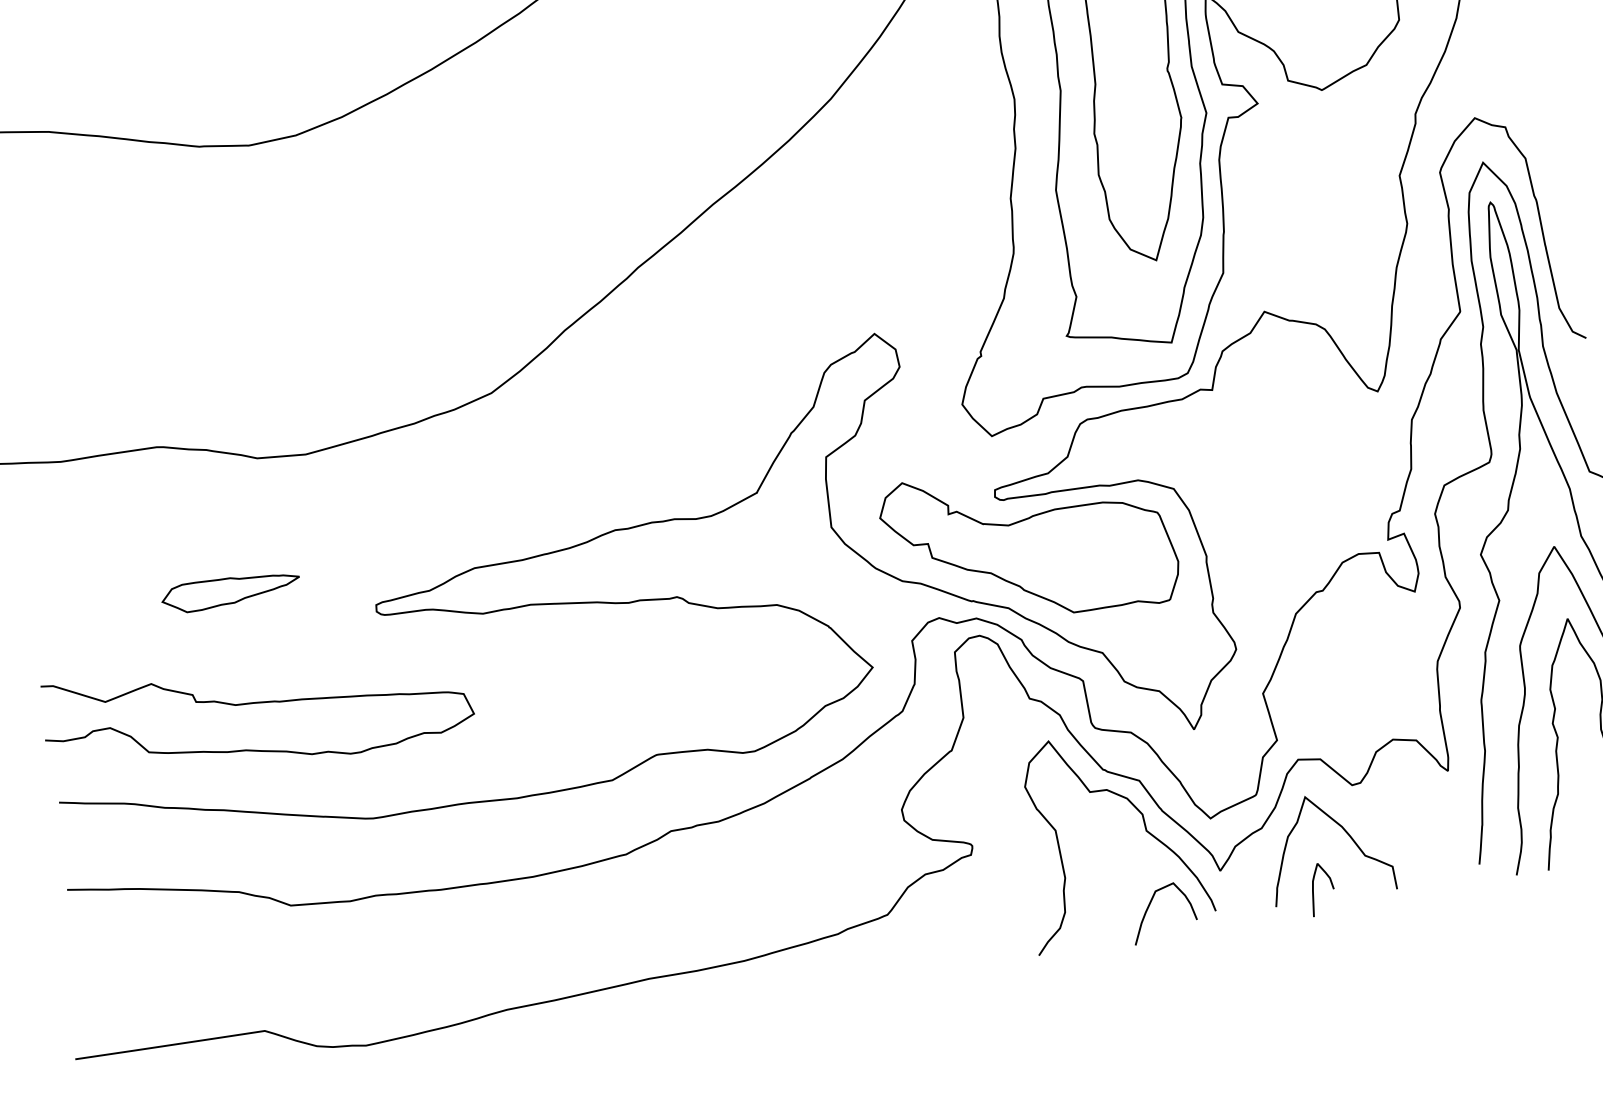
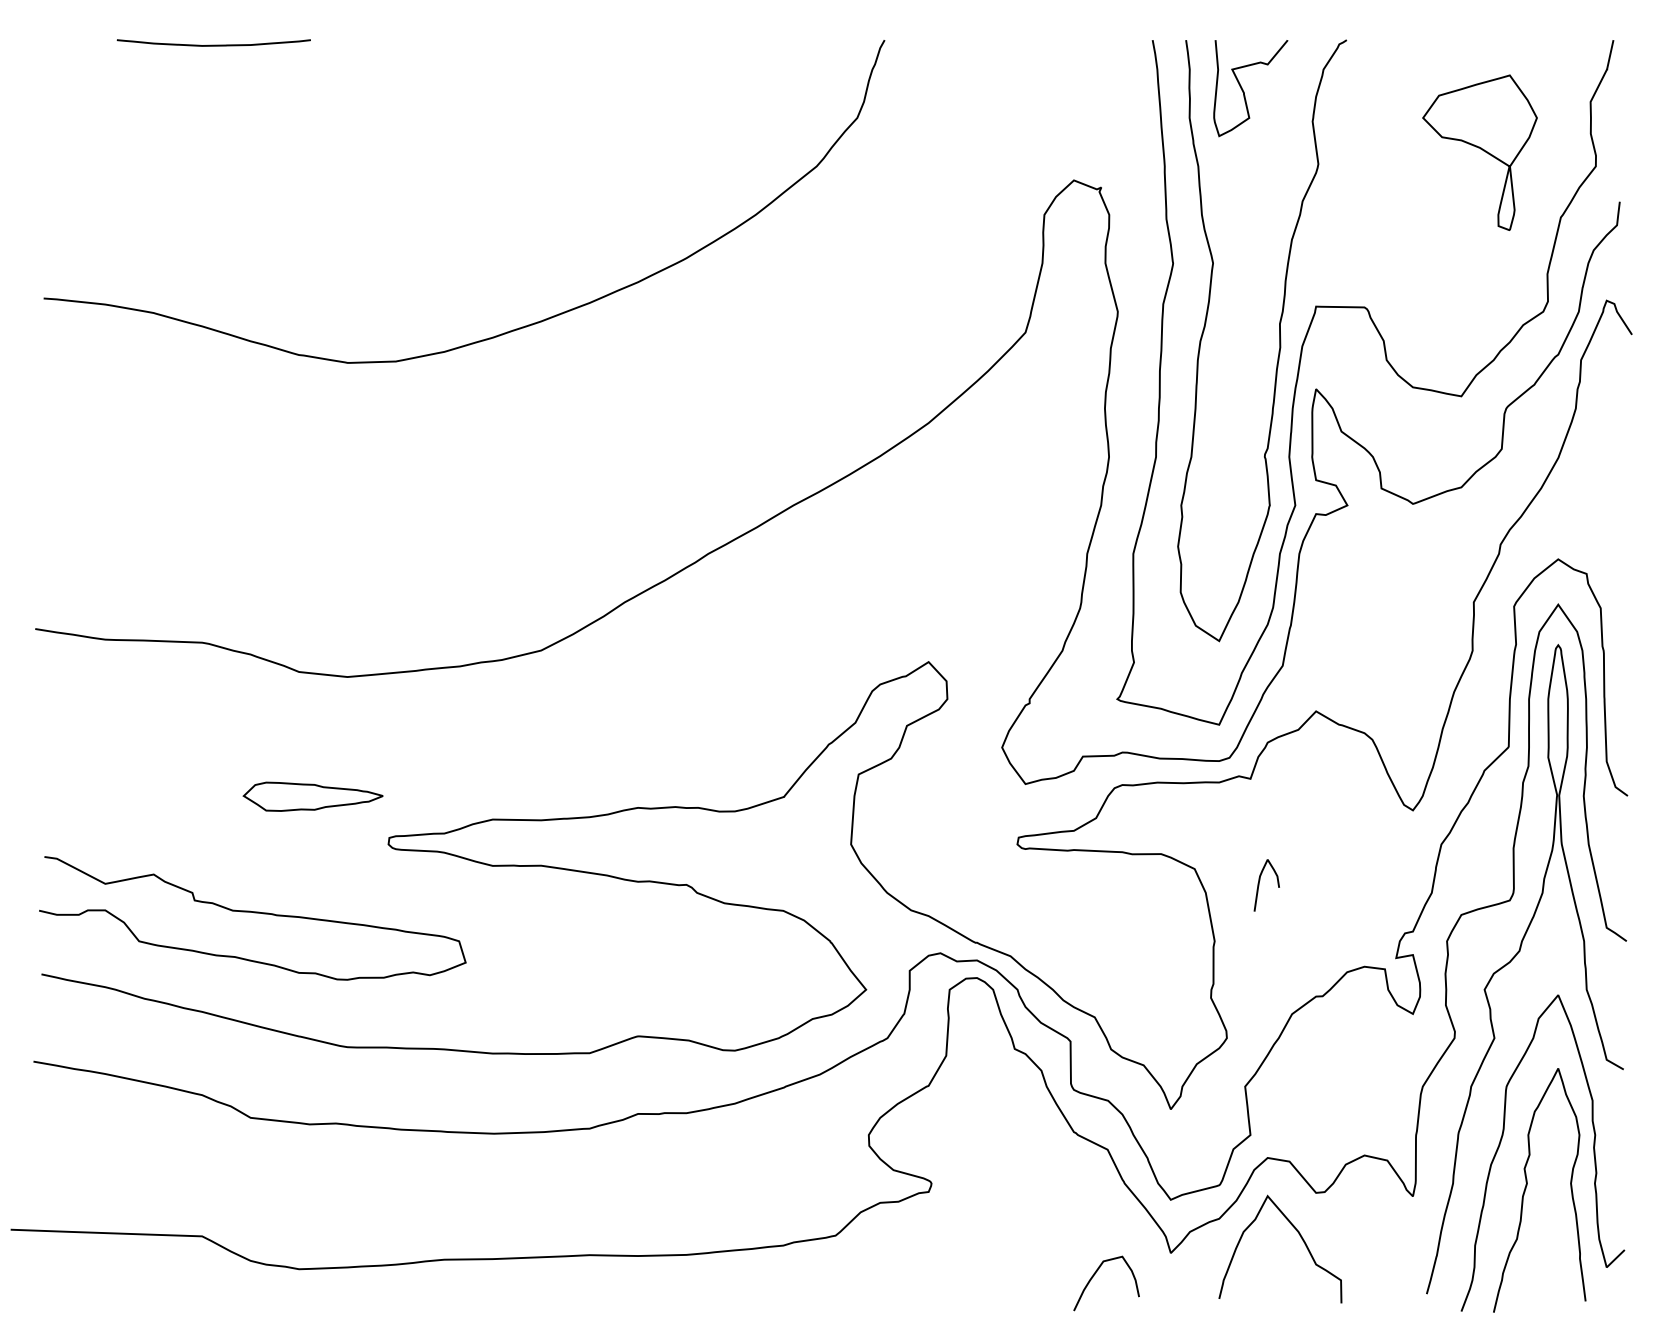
part: (1029, 543) -> (1042, 896), removed
part: (230, 590) -> (312, 796), moved
curve: (1145, 829) -> (1104, 1198), removed
curve: (1314, 890) -> (1259, 885), moved

